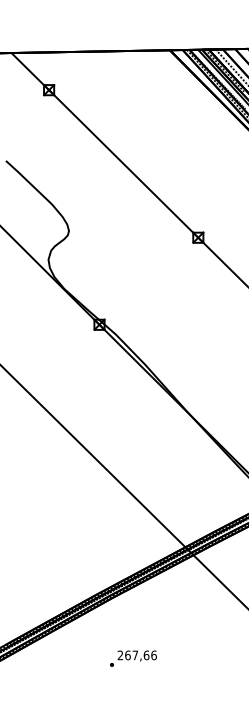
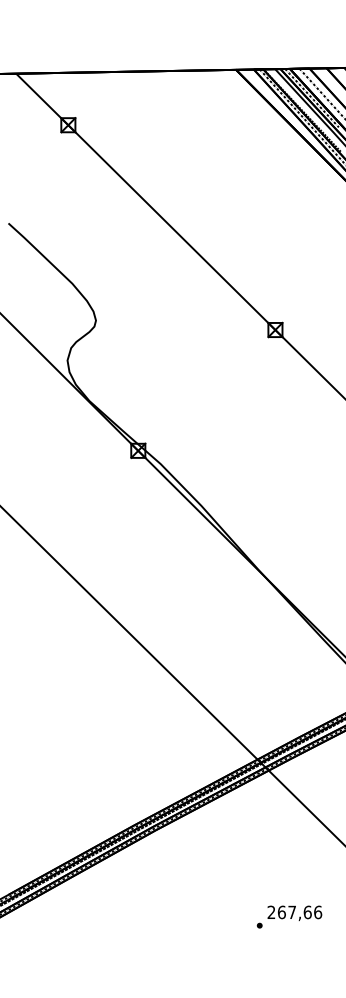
text: (133, 658) -> (289, 916), moved

